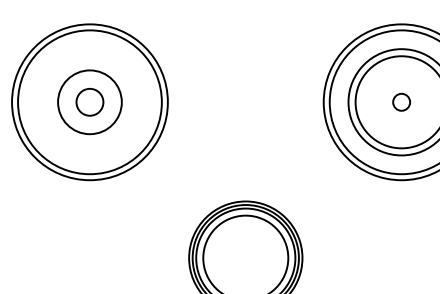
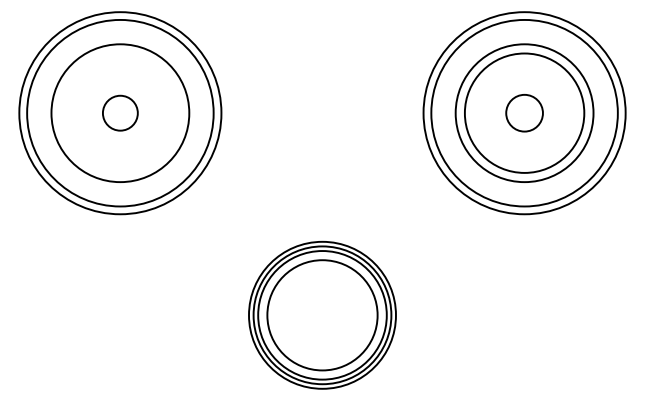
circle: (401, 101) -> (524, 112), size x1.67
circle: (90, 102) -> (120, 113), size x1.67

